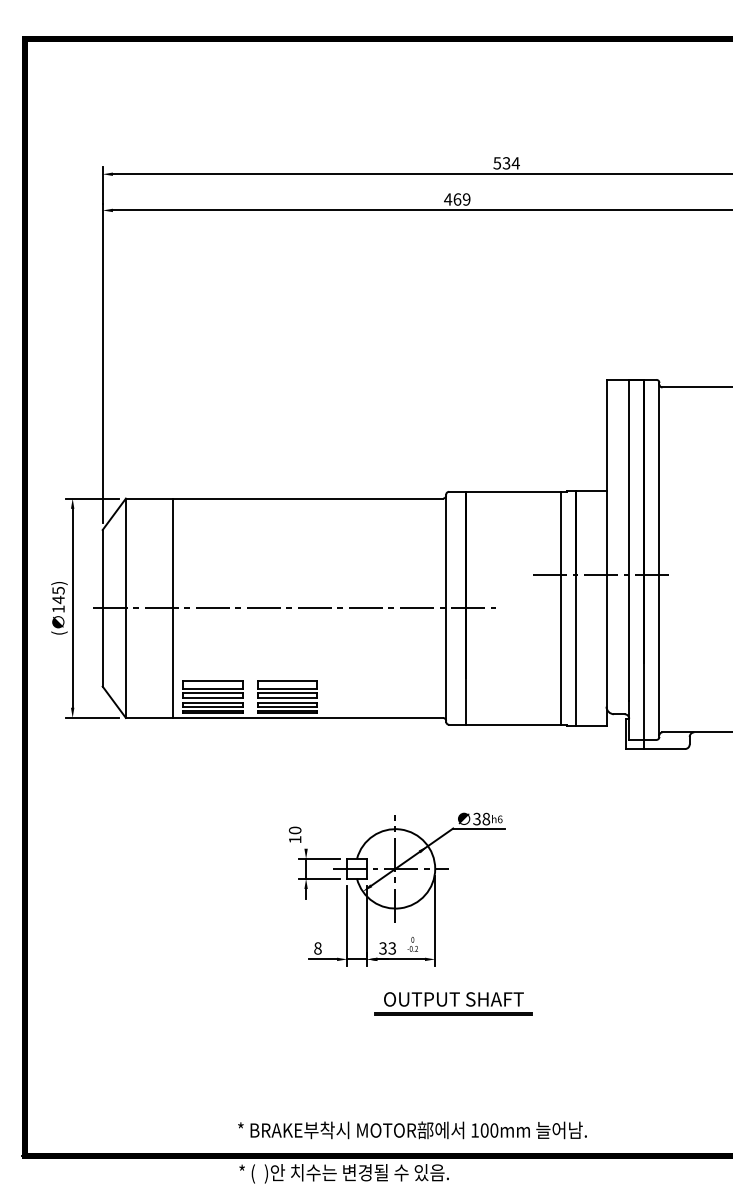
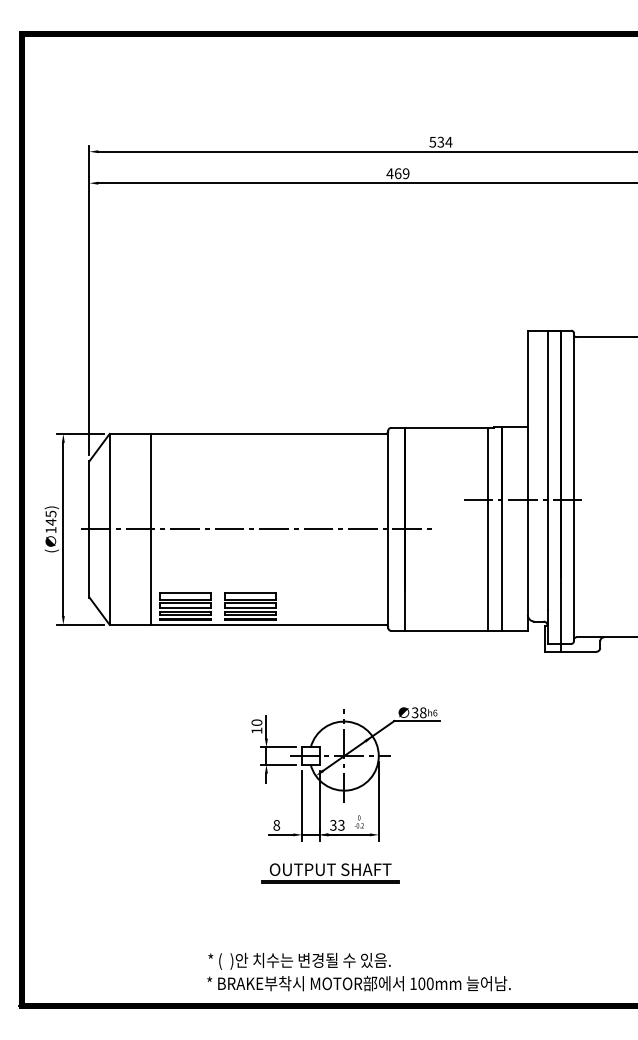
line: (306, 835) -> (266, 727), added
part: (453, 1003) -> (330, 873), moved
text: (343, 1173) -> (298, 961), moved

